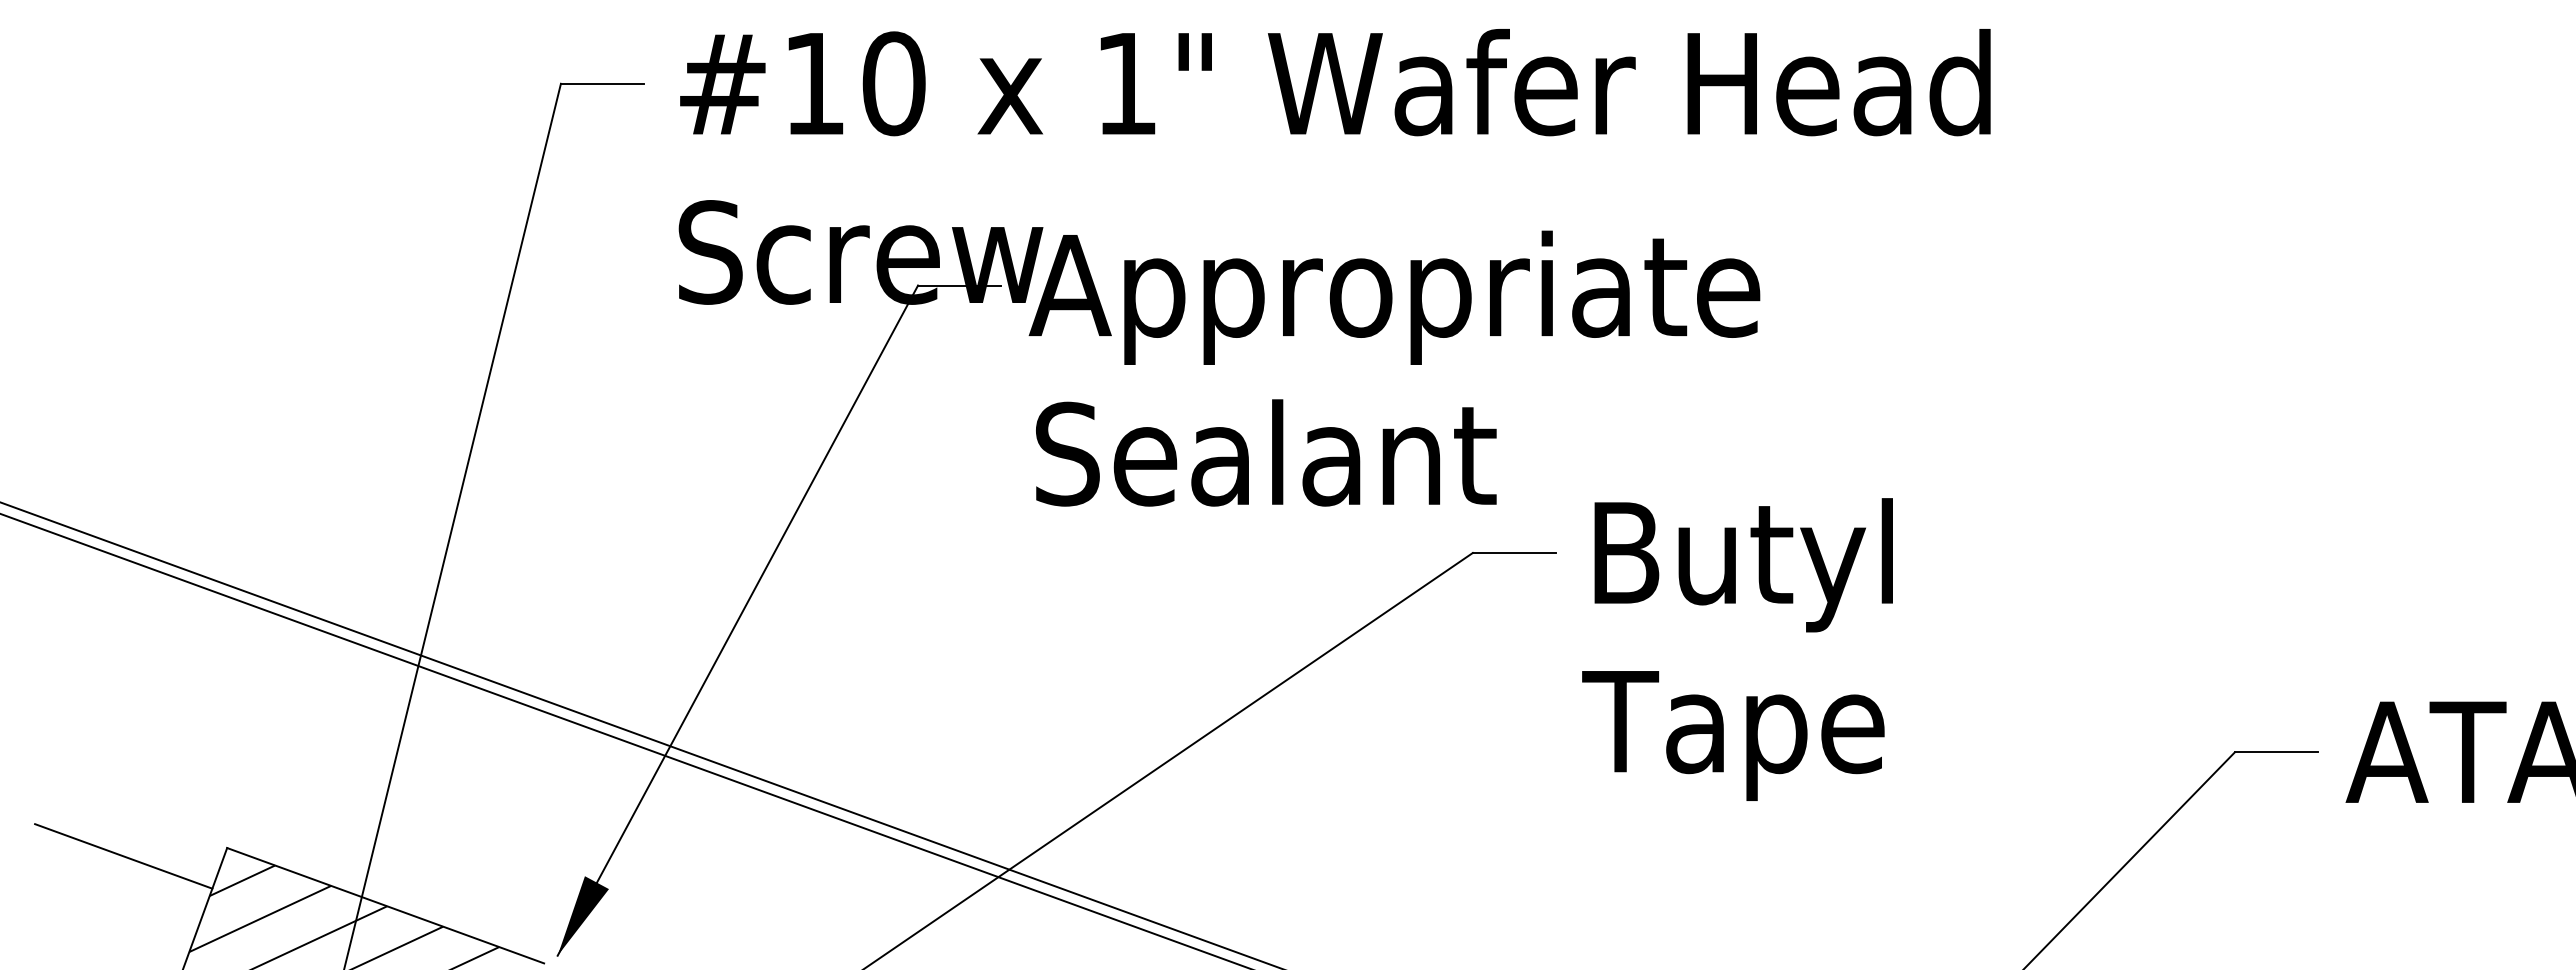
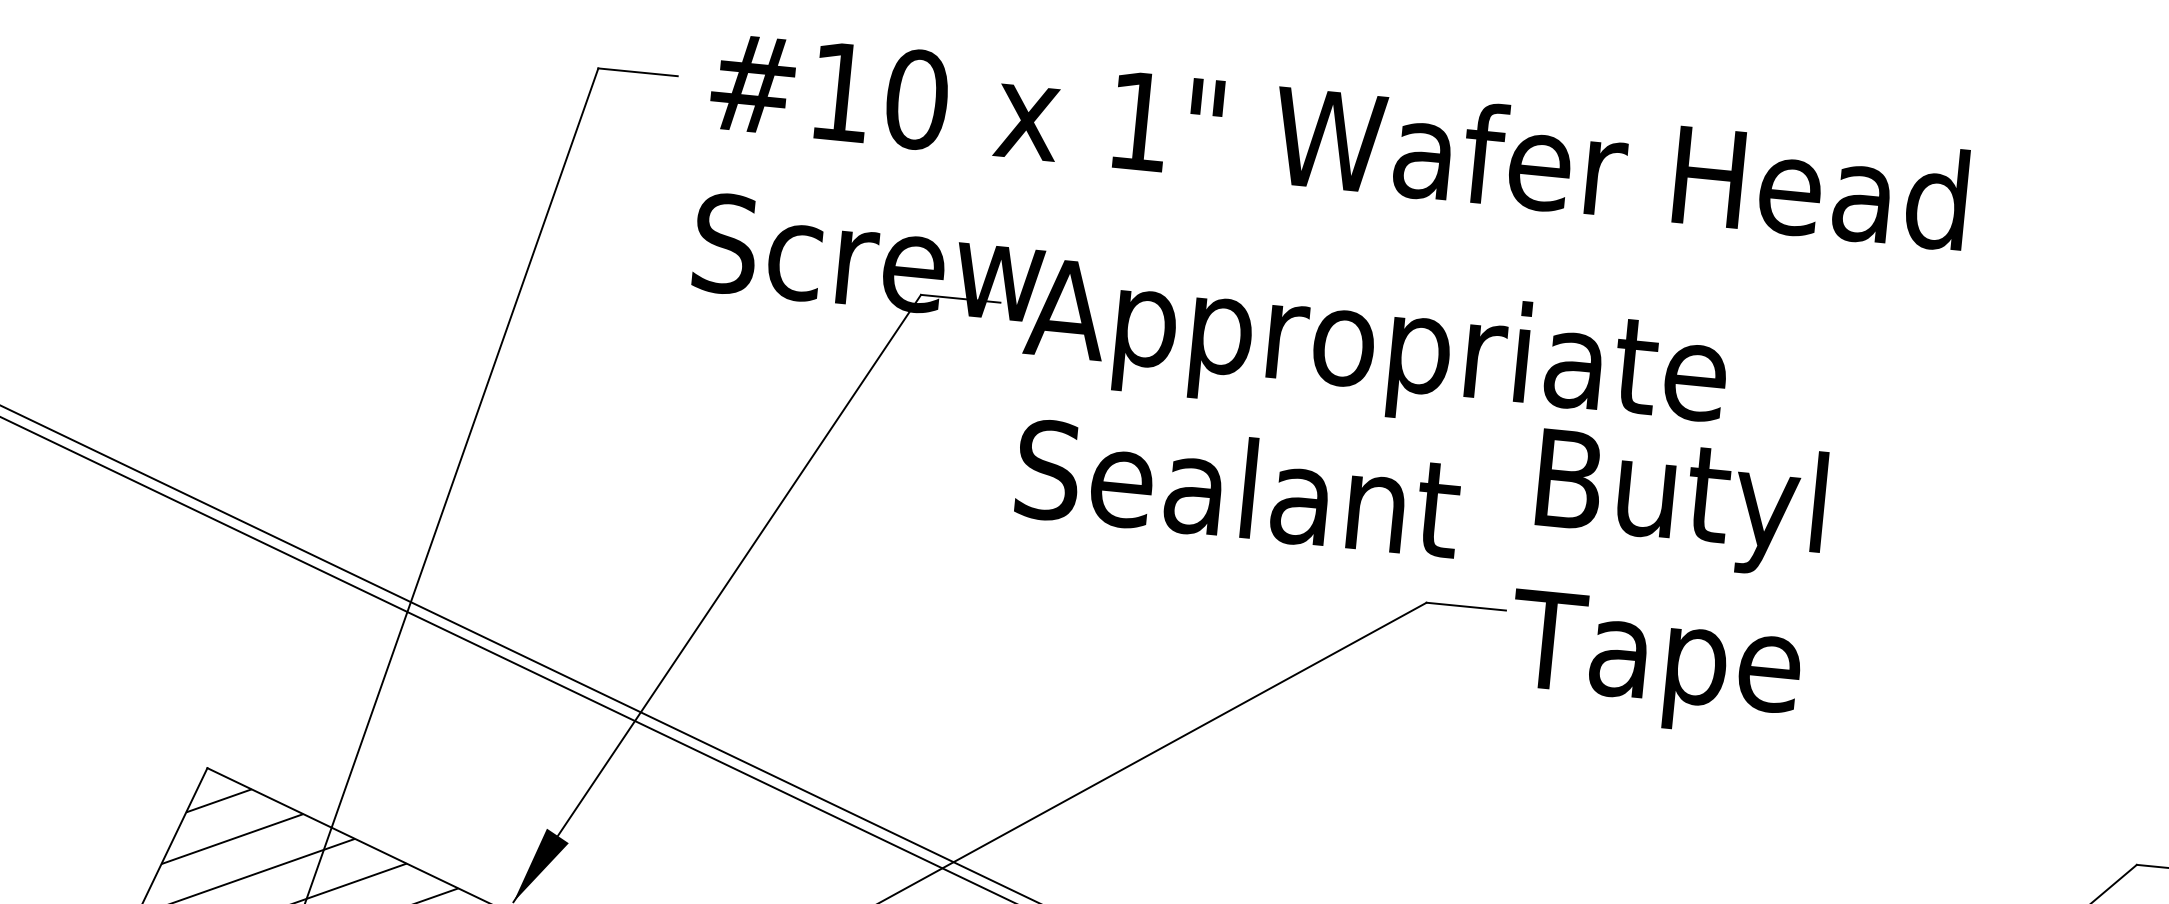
text: (1737, 649) -> (1666, 582), moved
line: (123, 856) -> (107, 766), removed

